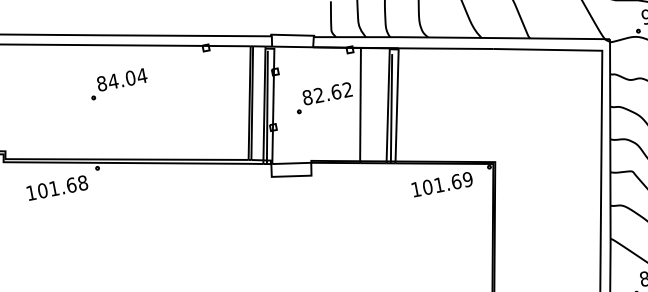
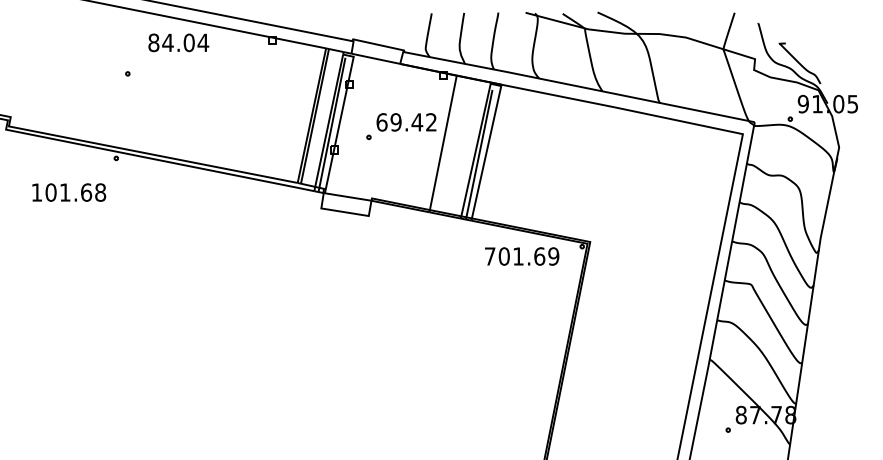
text: (121, 79) -> (178, 42), moved
text: (321, 94) -> (399, 122), 82.62 -> 69.42
text: (57, 187) -> (69, 192), moved
text: (416, 189) -> (490, 256), 101.69 -> 701.69

